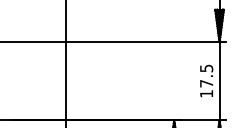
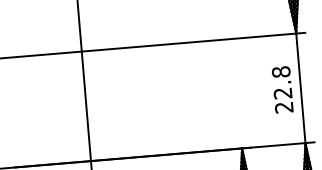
text: (206, 80) -> (282, 88), 17.5 -> 22.8

